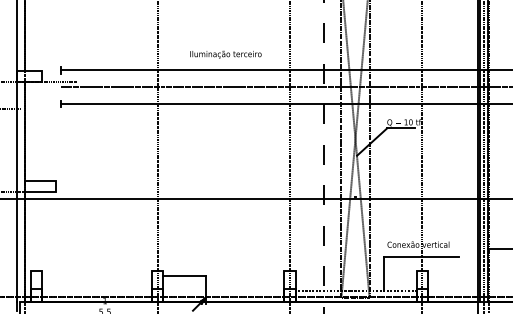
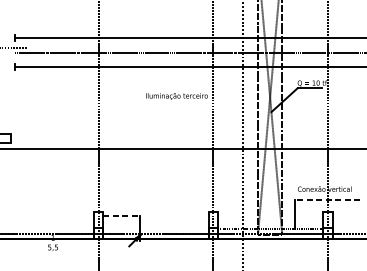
text: (225, 54) -> (176, 96), moved
line: (421, 256) -> (327, 199), solid -> dashed
line: (184, 275) -> (121, 215), solid -> dashed

